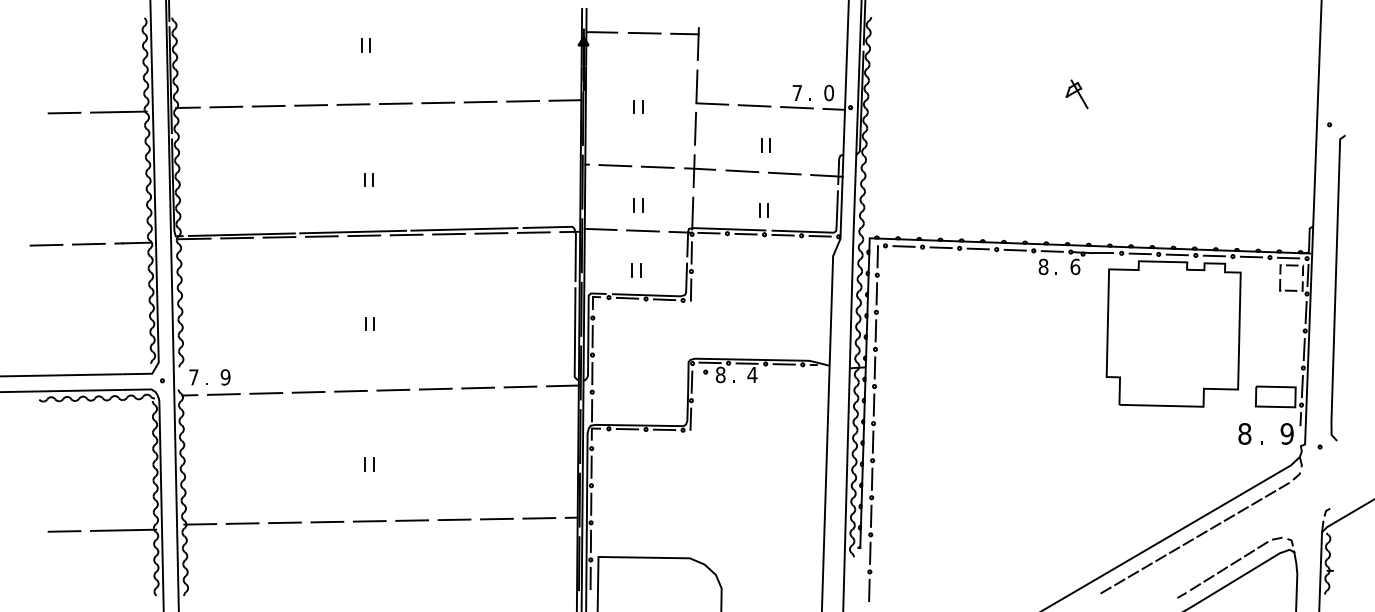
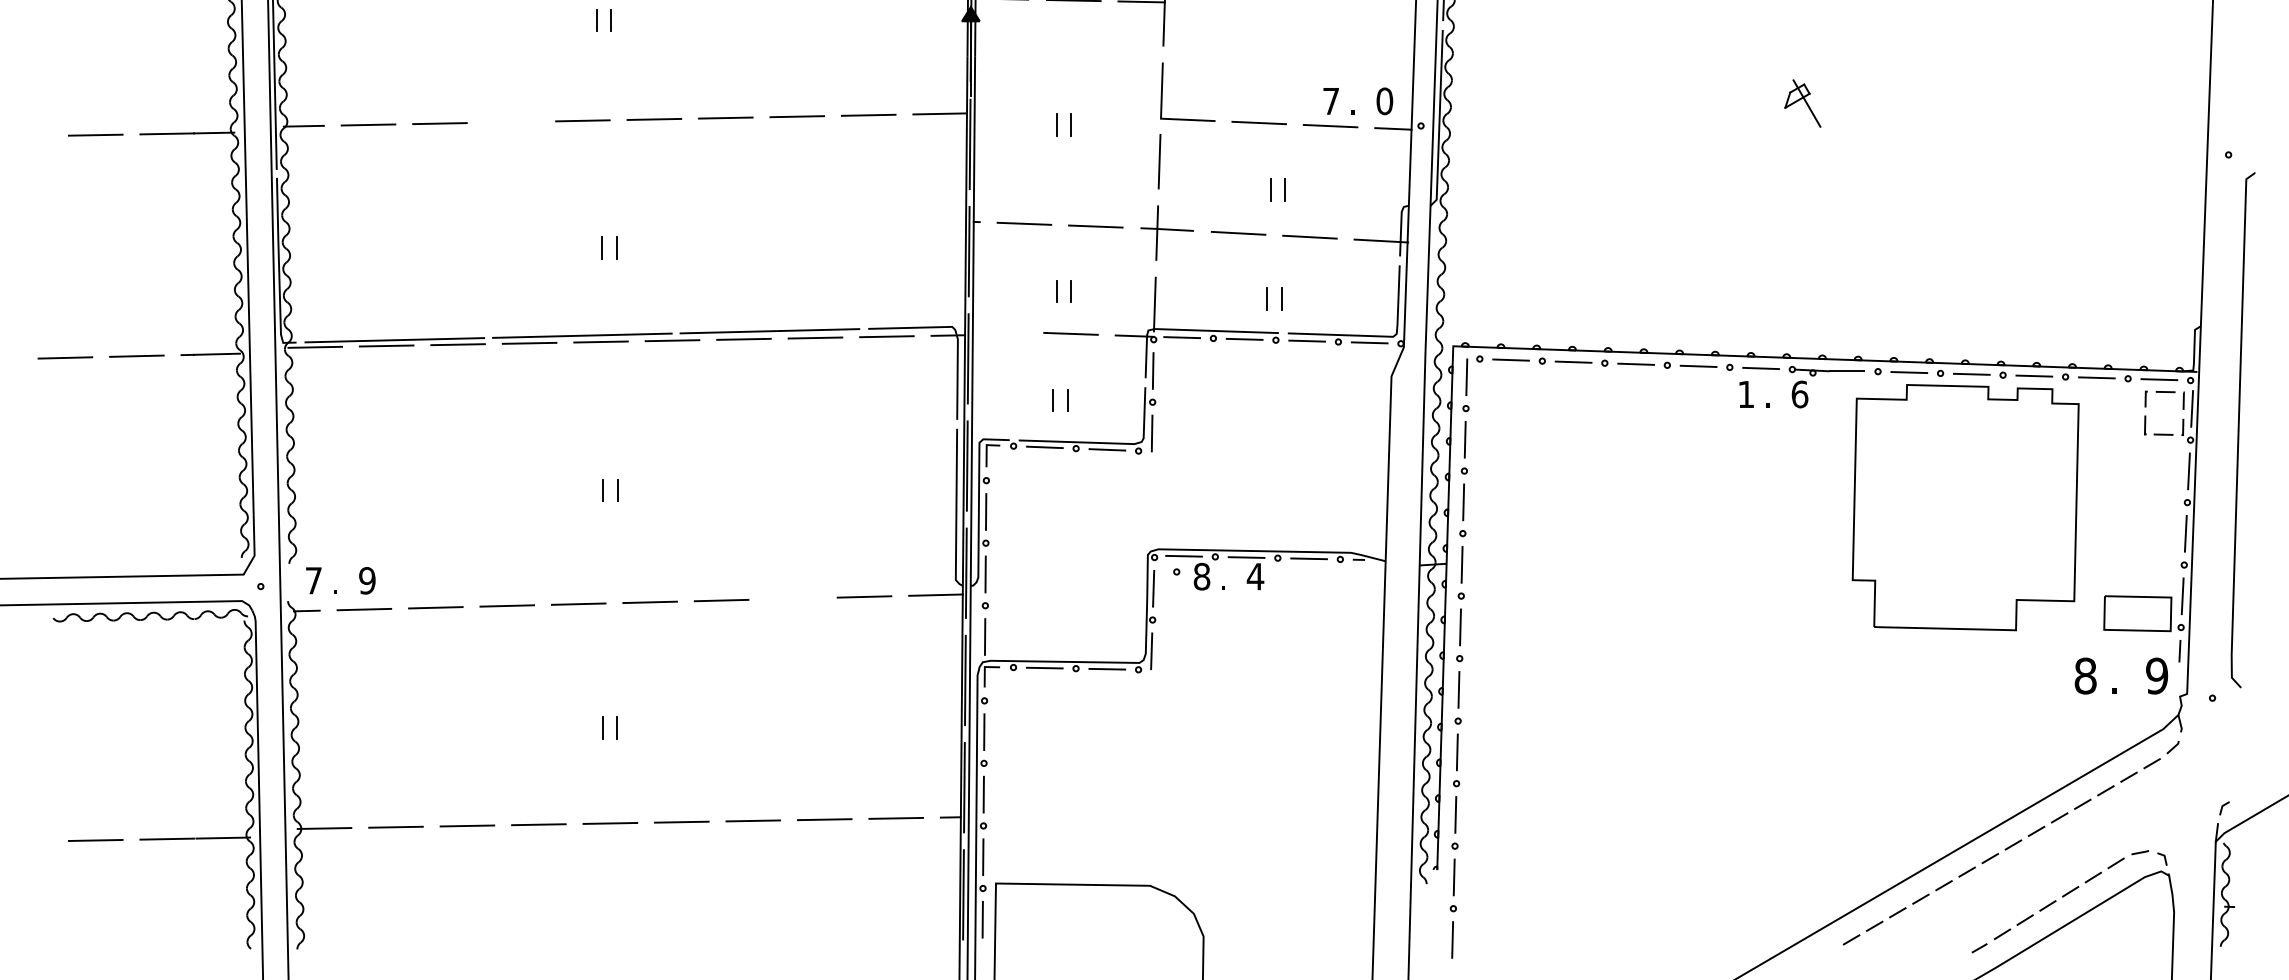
line: (310, 105) -> (510, 122), removed
line: (600, 229) -> (999, 331), removed
text: (1043, 266) -> (1746, 393), 8 -> 1
line: (478, 387) -> (793, 597), removed

